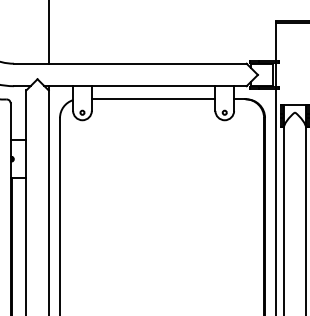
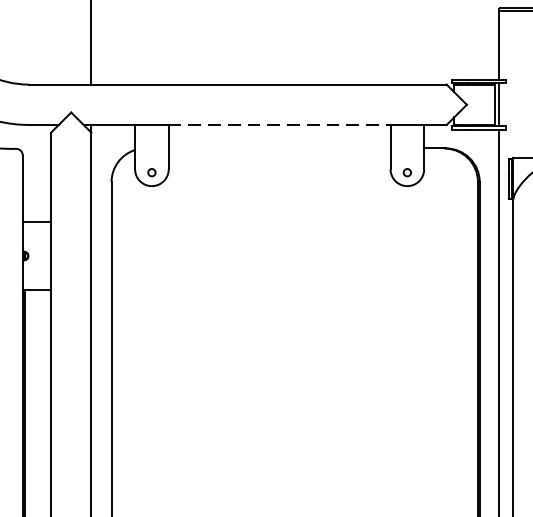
line: (153, 86) -> (279, 125), solid -> dashed
line: (153, 99) -> (279, 148), removed

